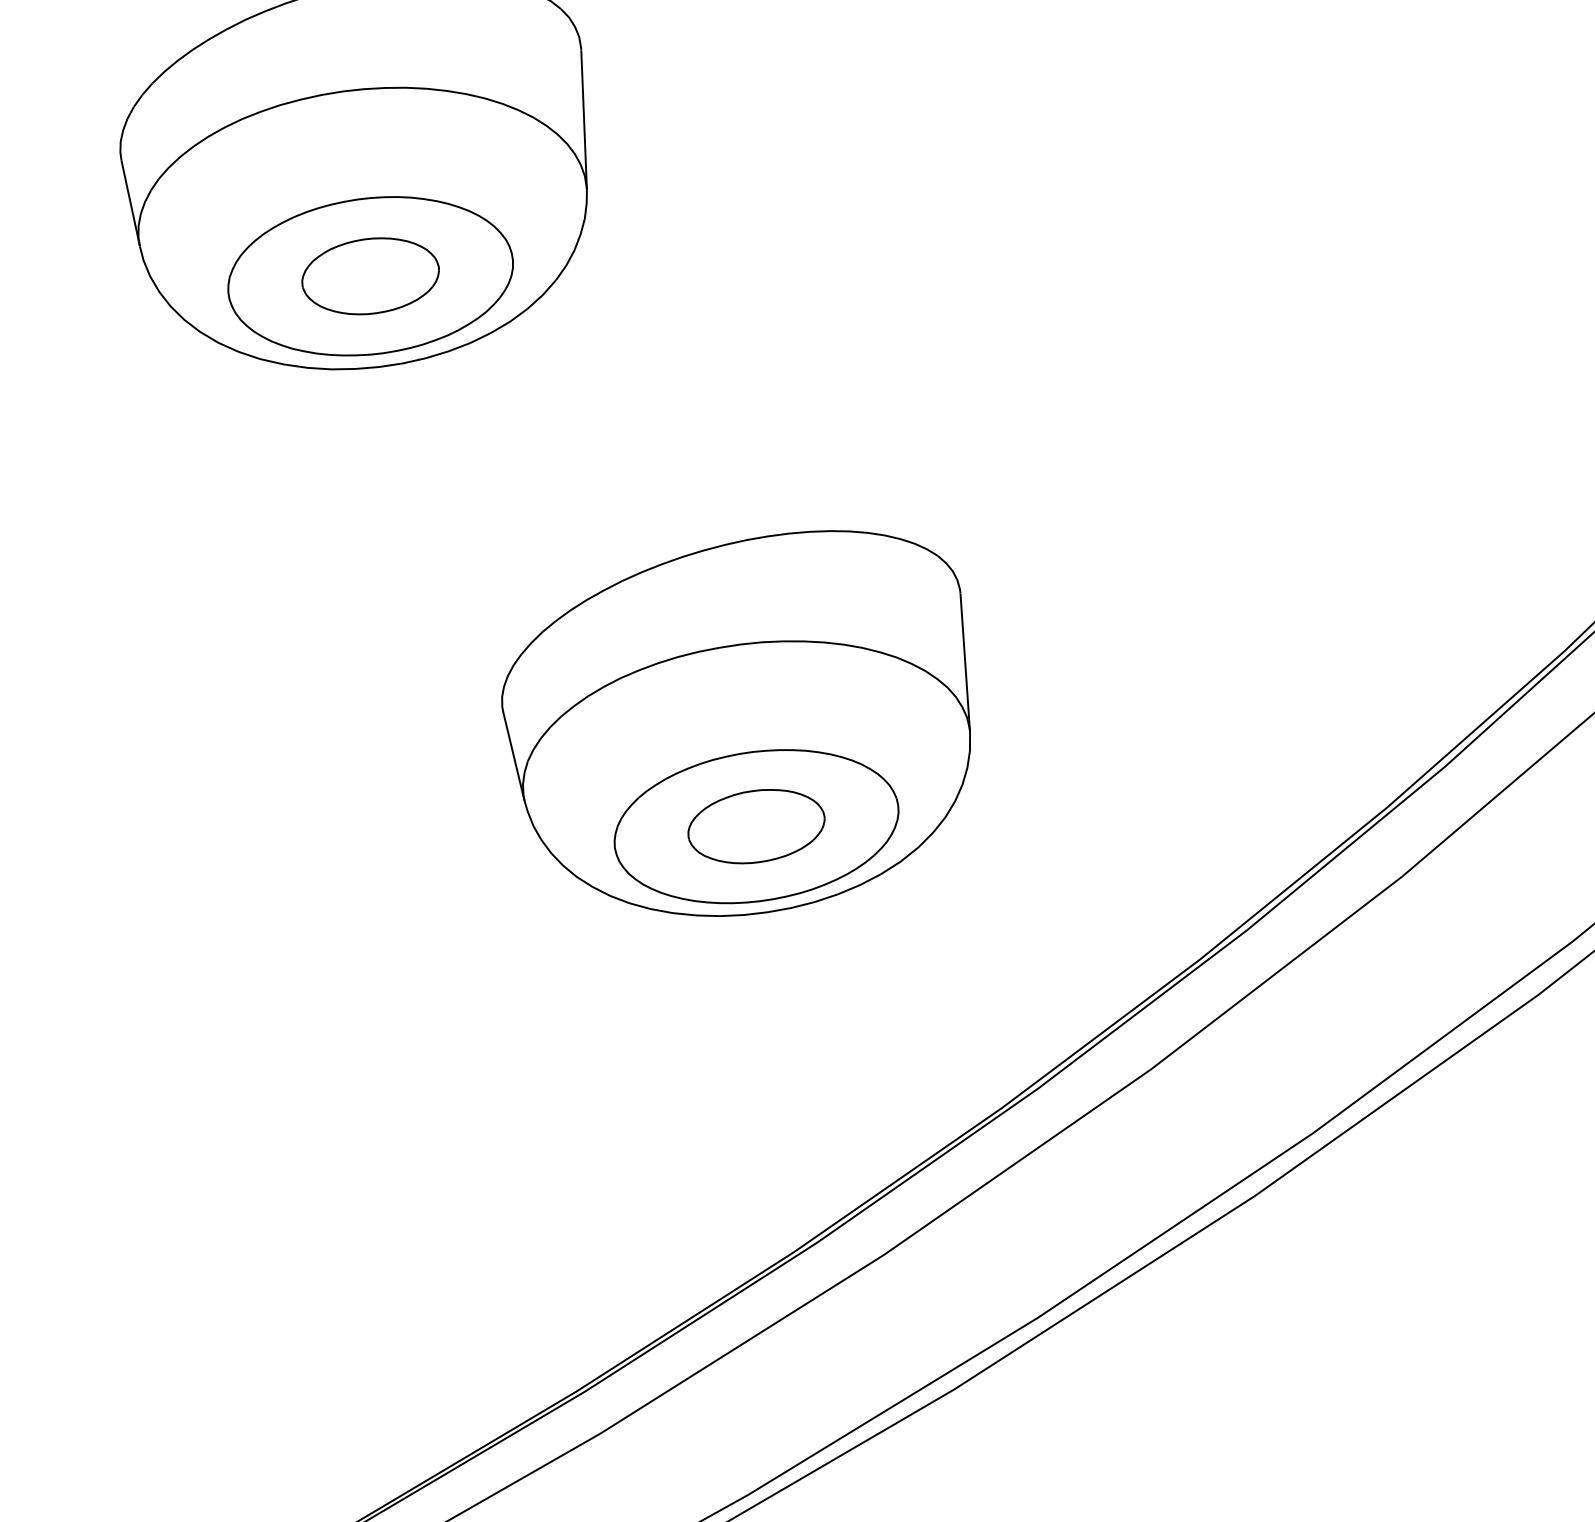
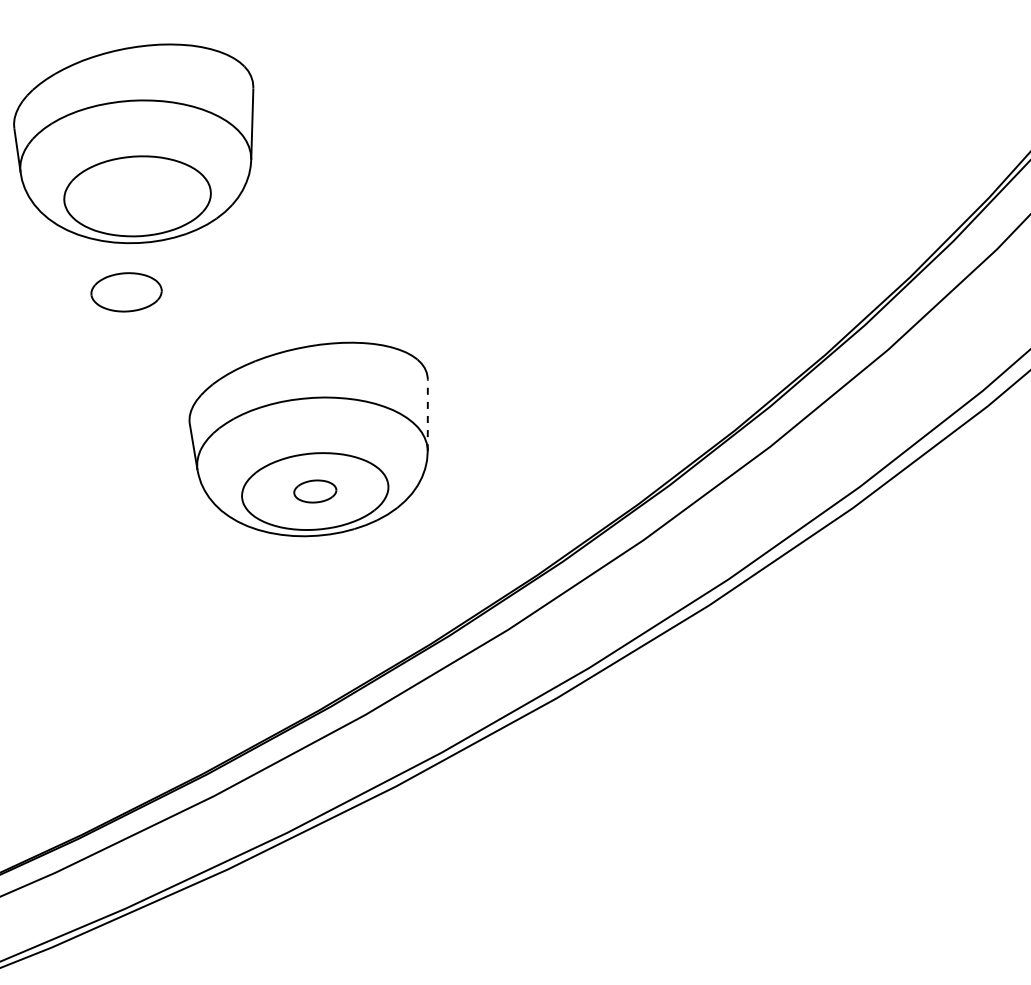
part: (370, 276) -> (126, 292), moved
line: (964, 663) -> (427, 415), solid -> dashed
part: (757, 826) -> (315, 491), size x0.6

